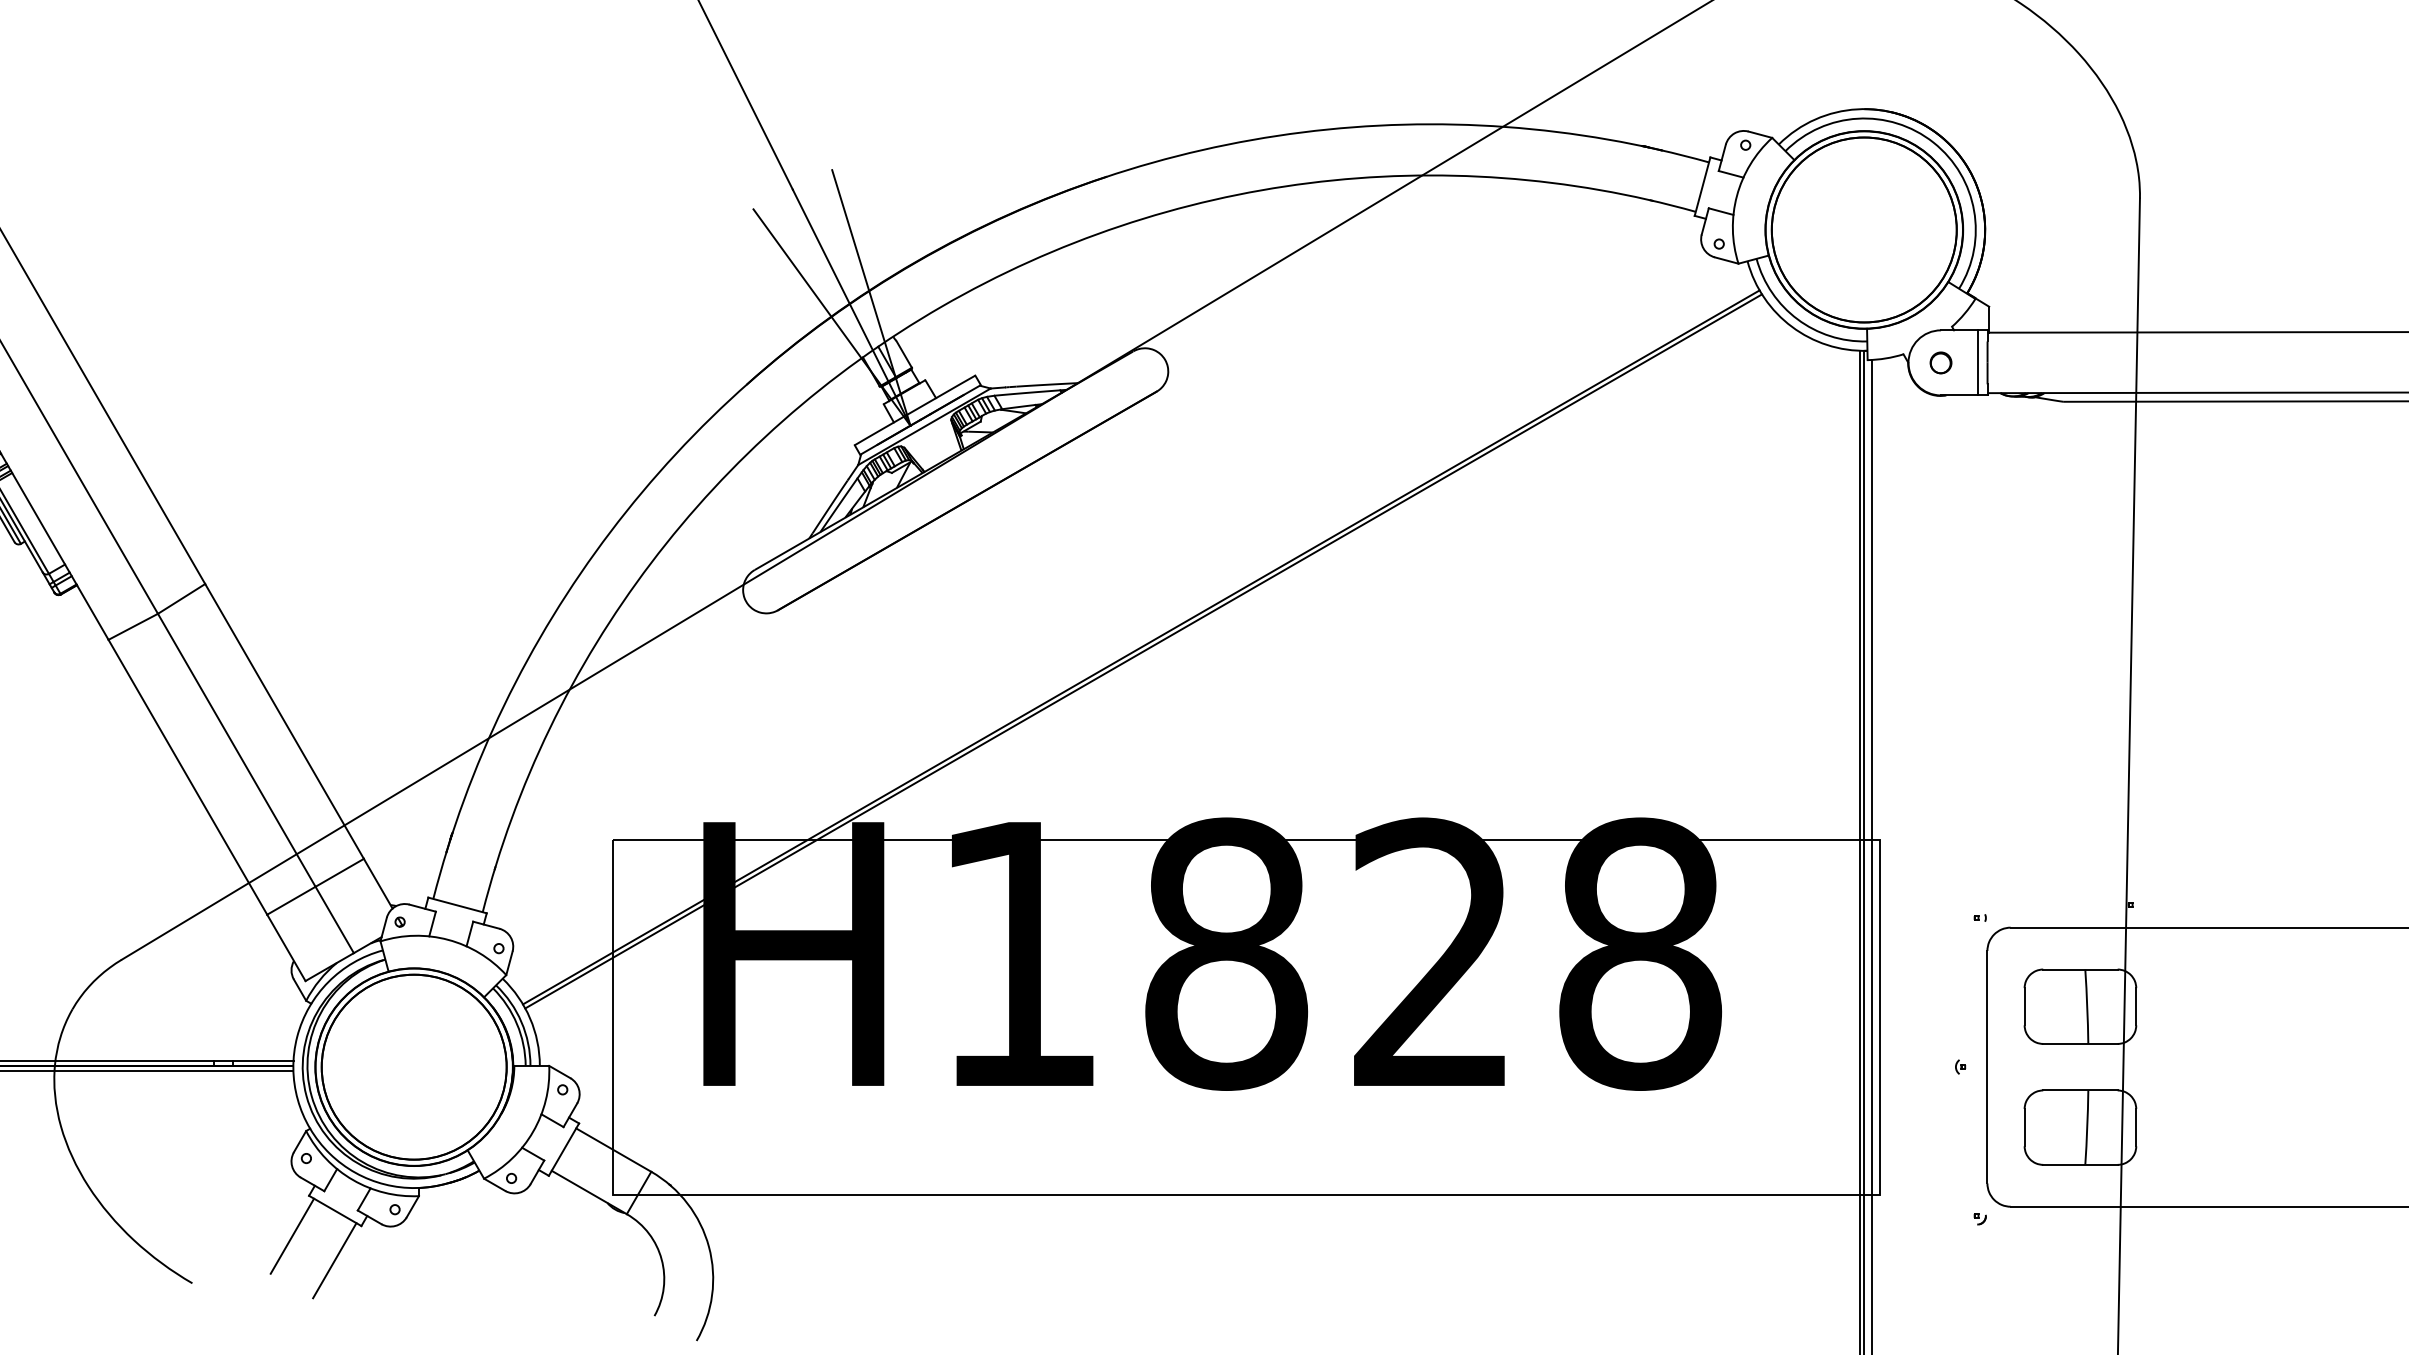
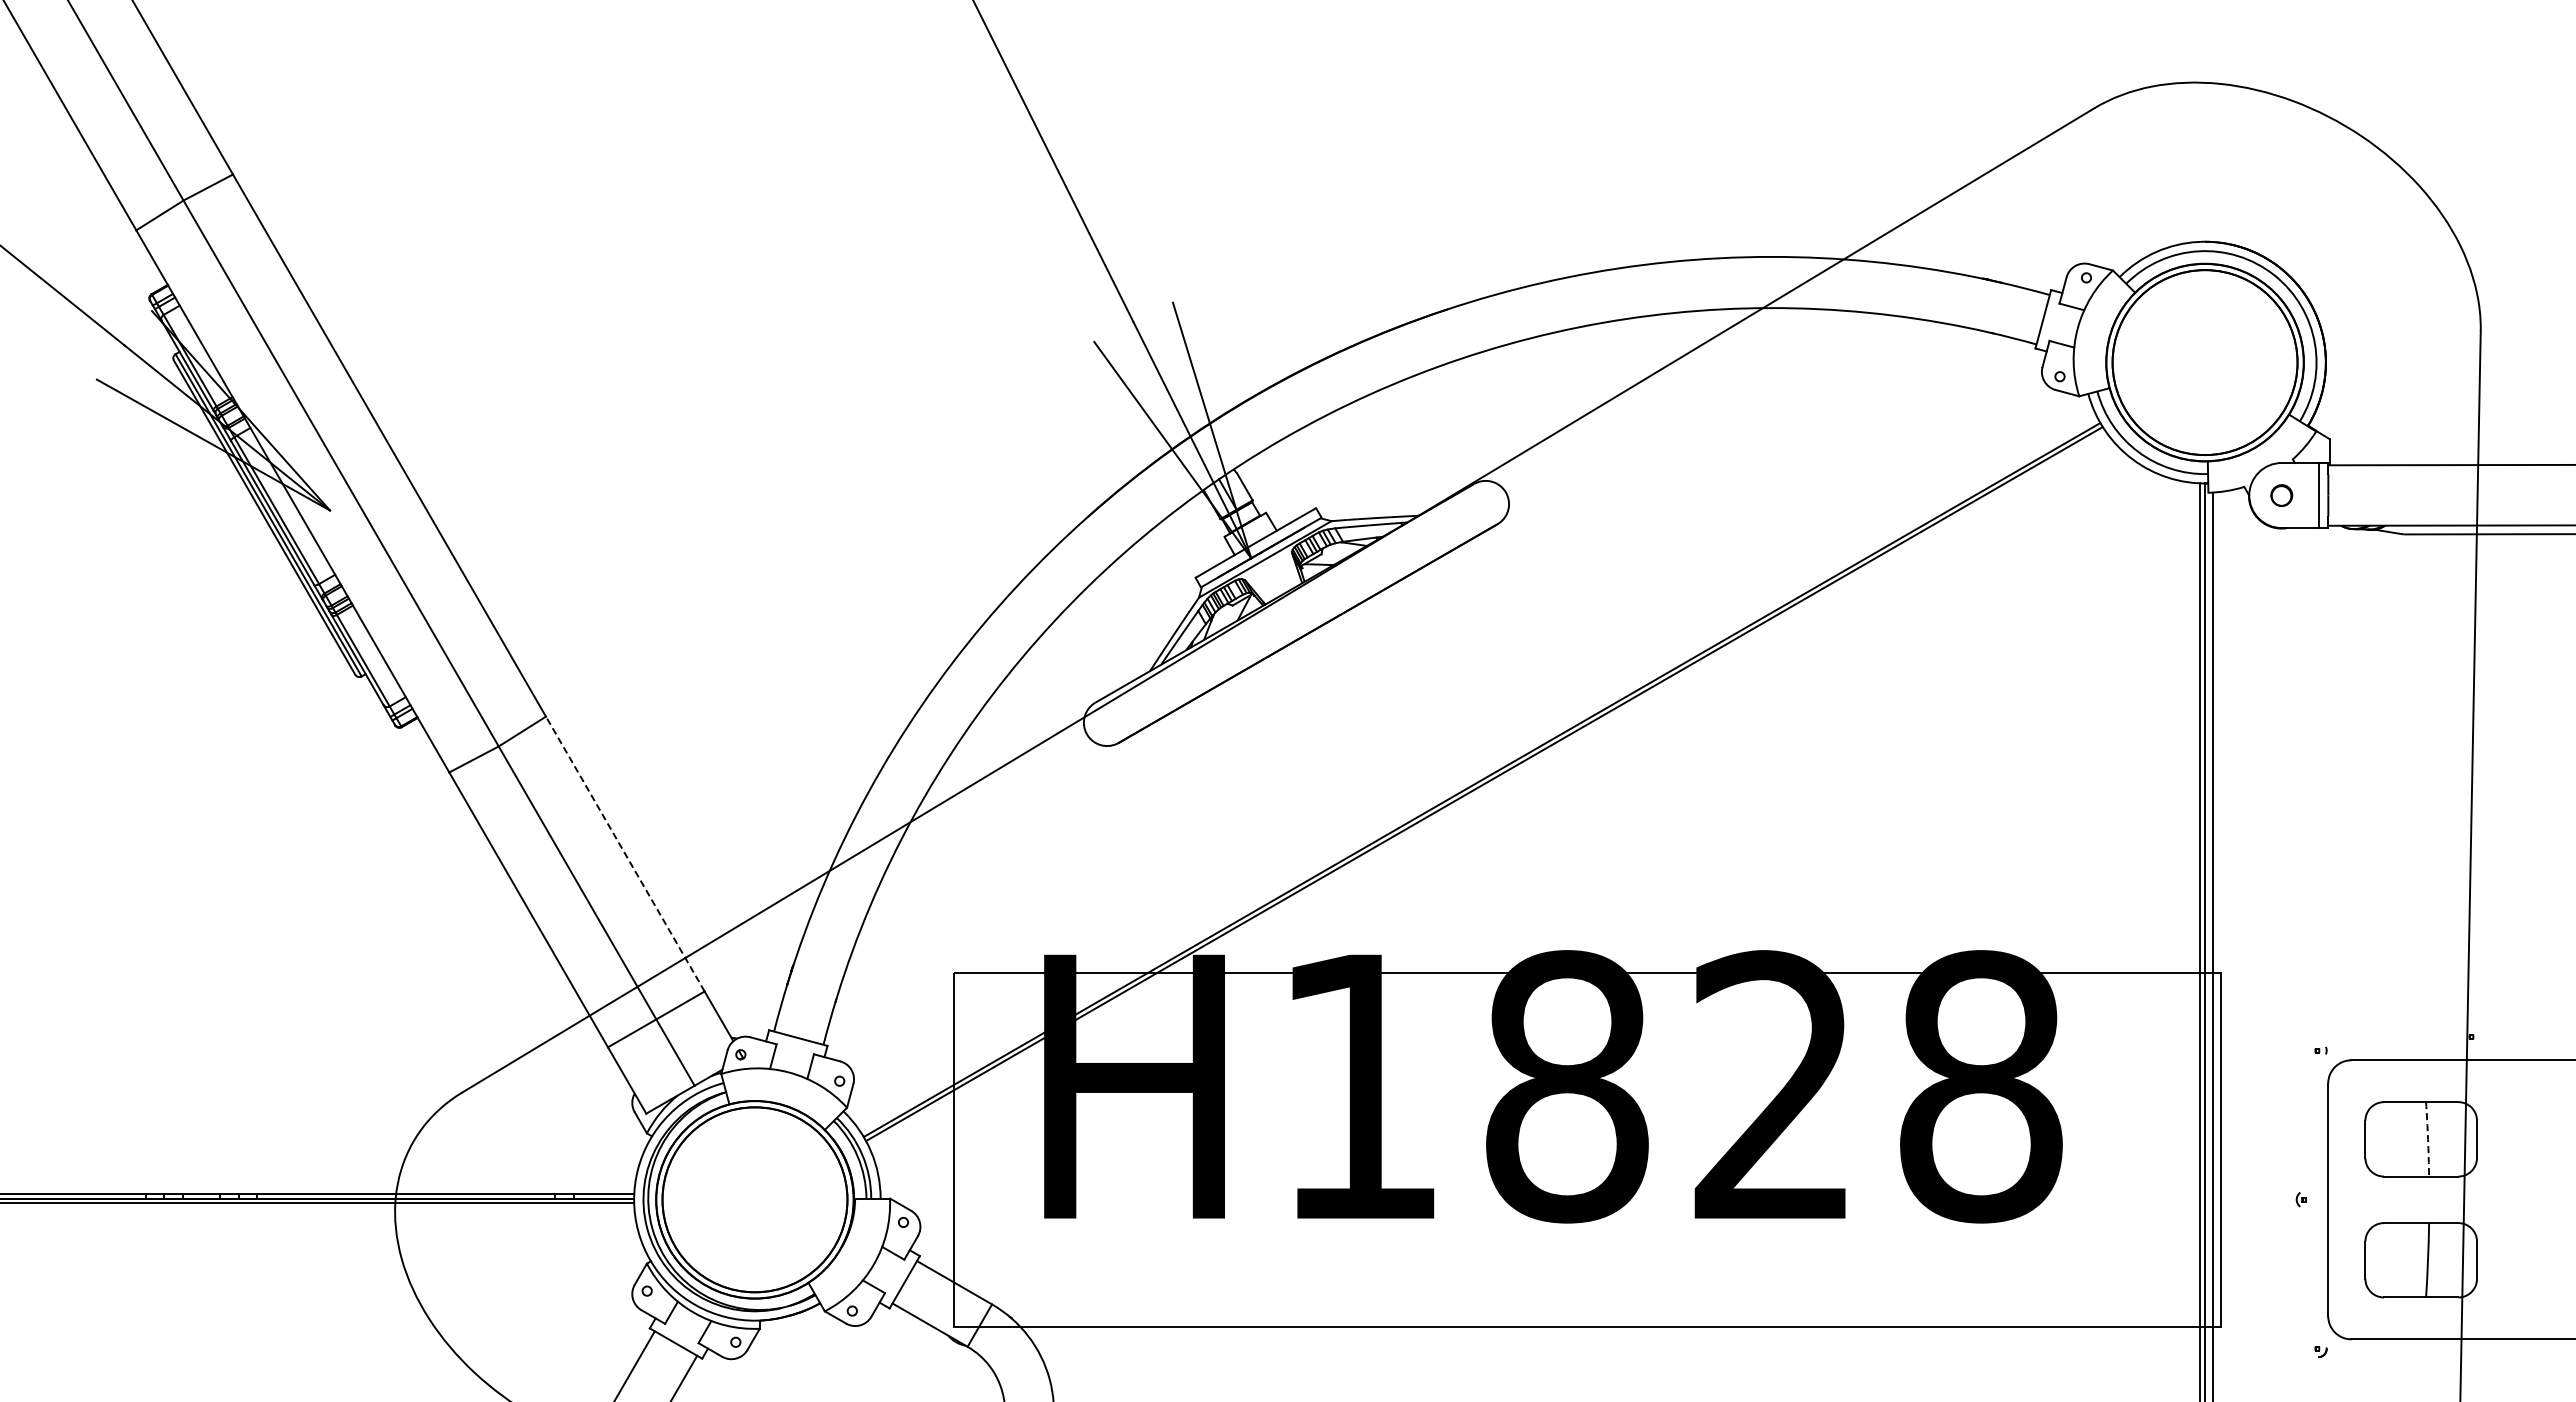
line: (284, 721) -> (625, 854), solid -> dashed
arc: (2087, 1006) -> (2428, 1139), solid -> dashed

